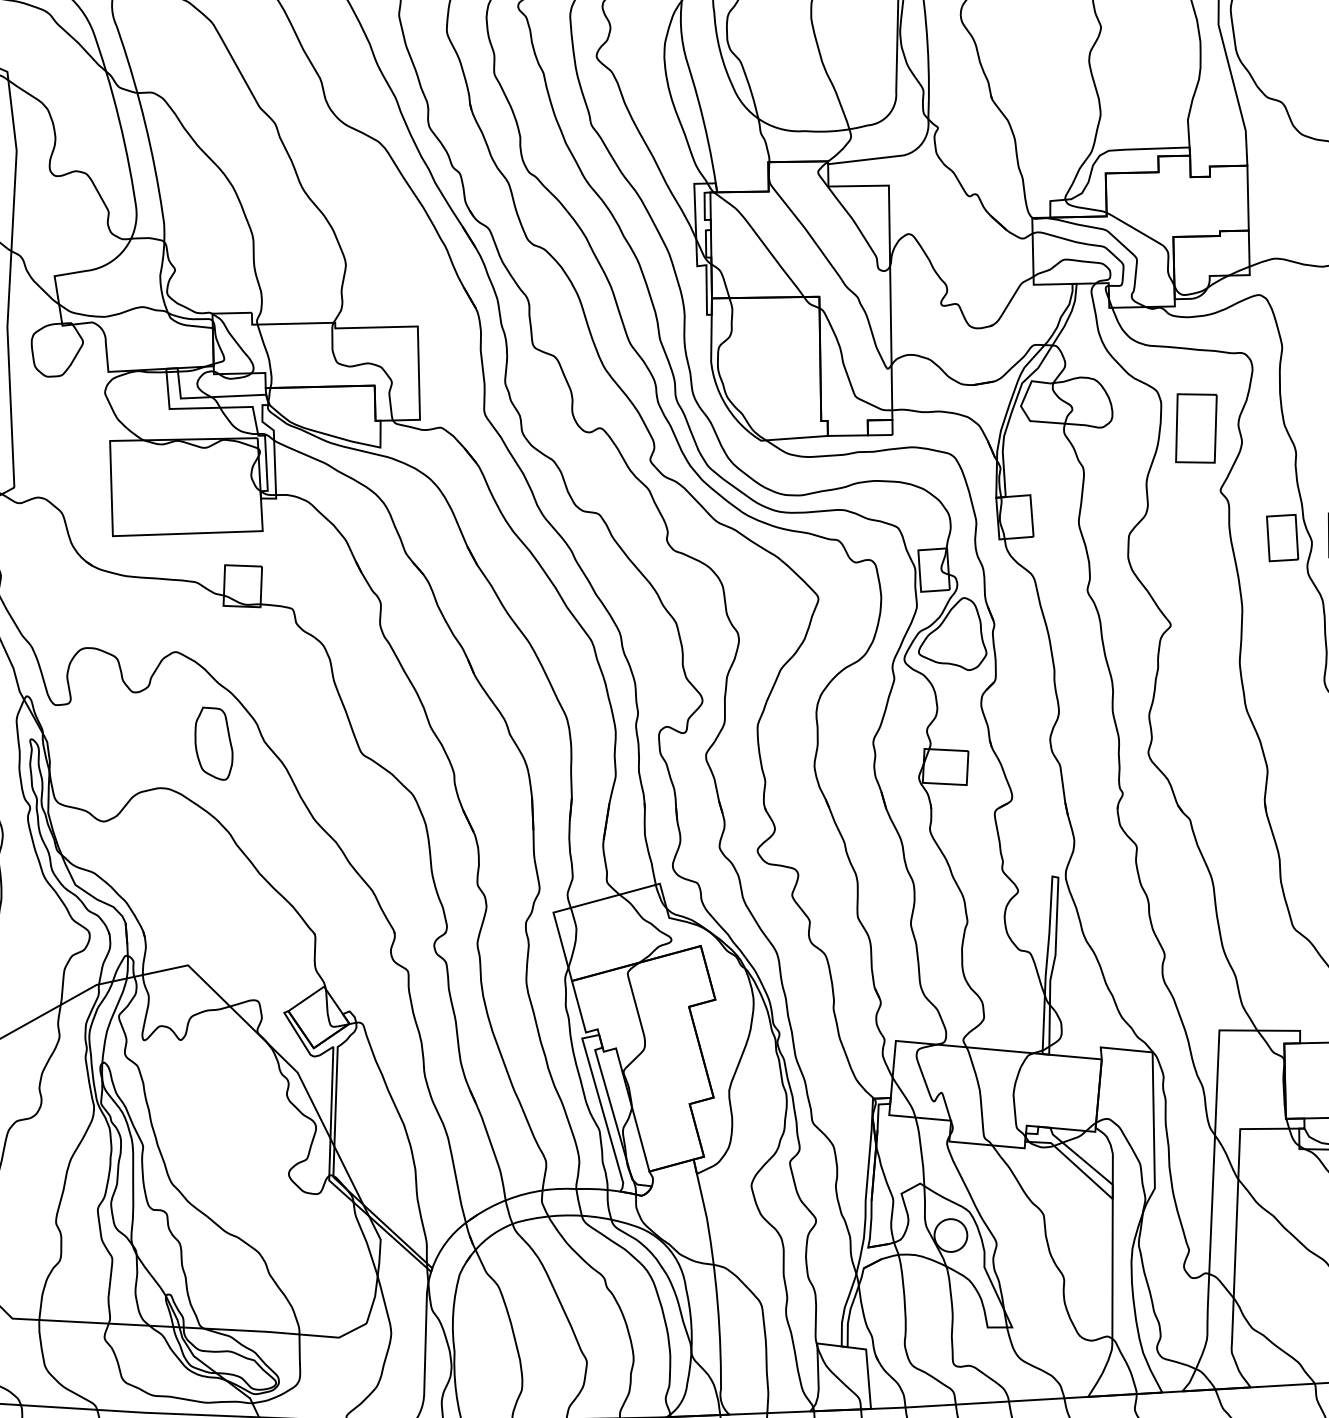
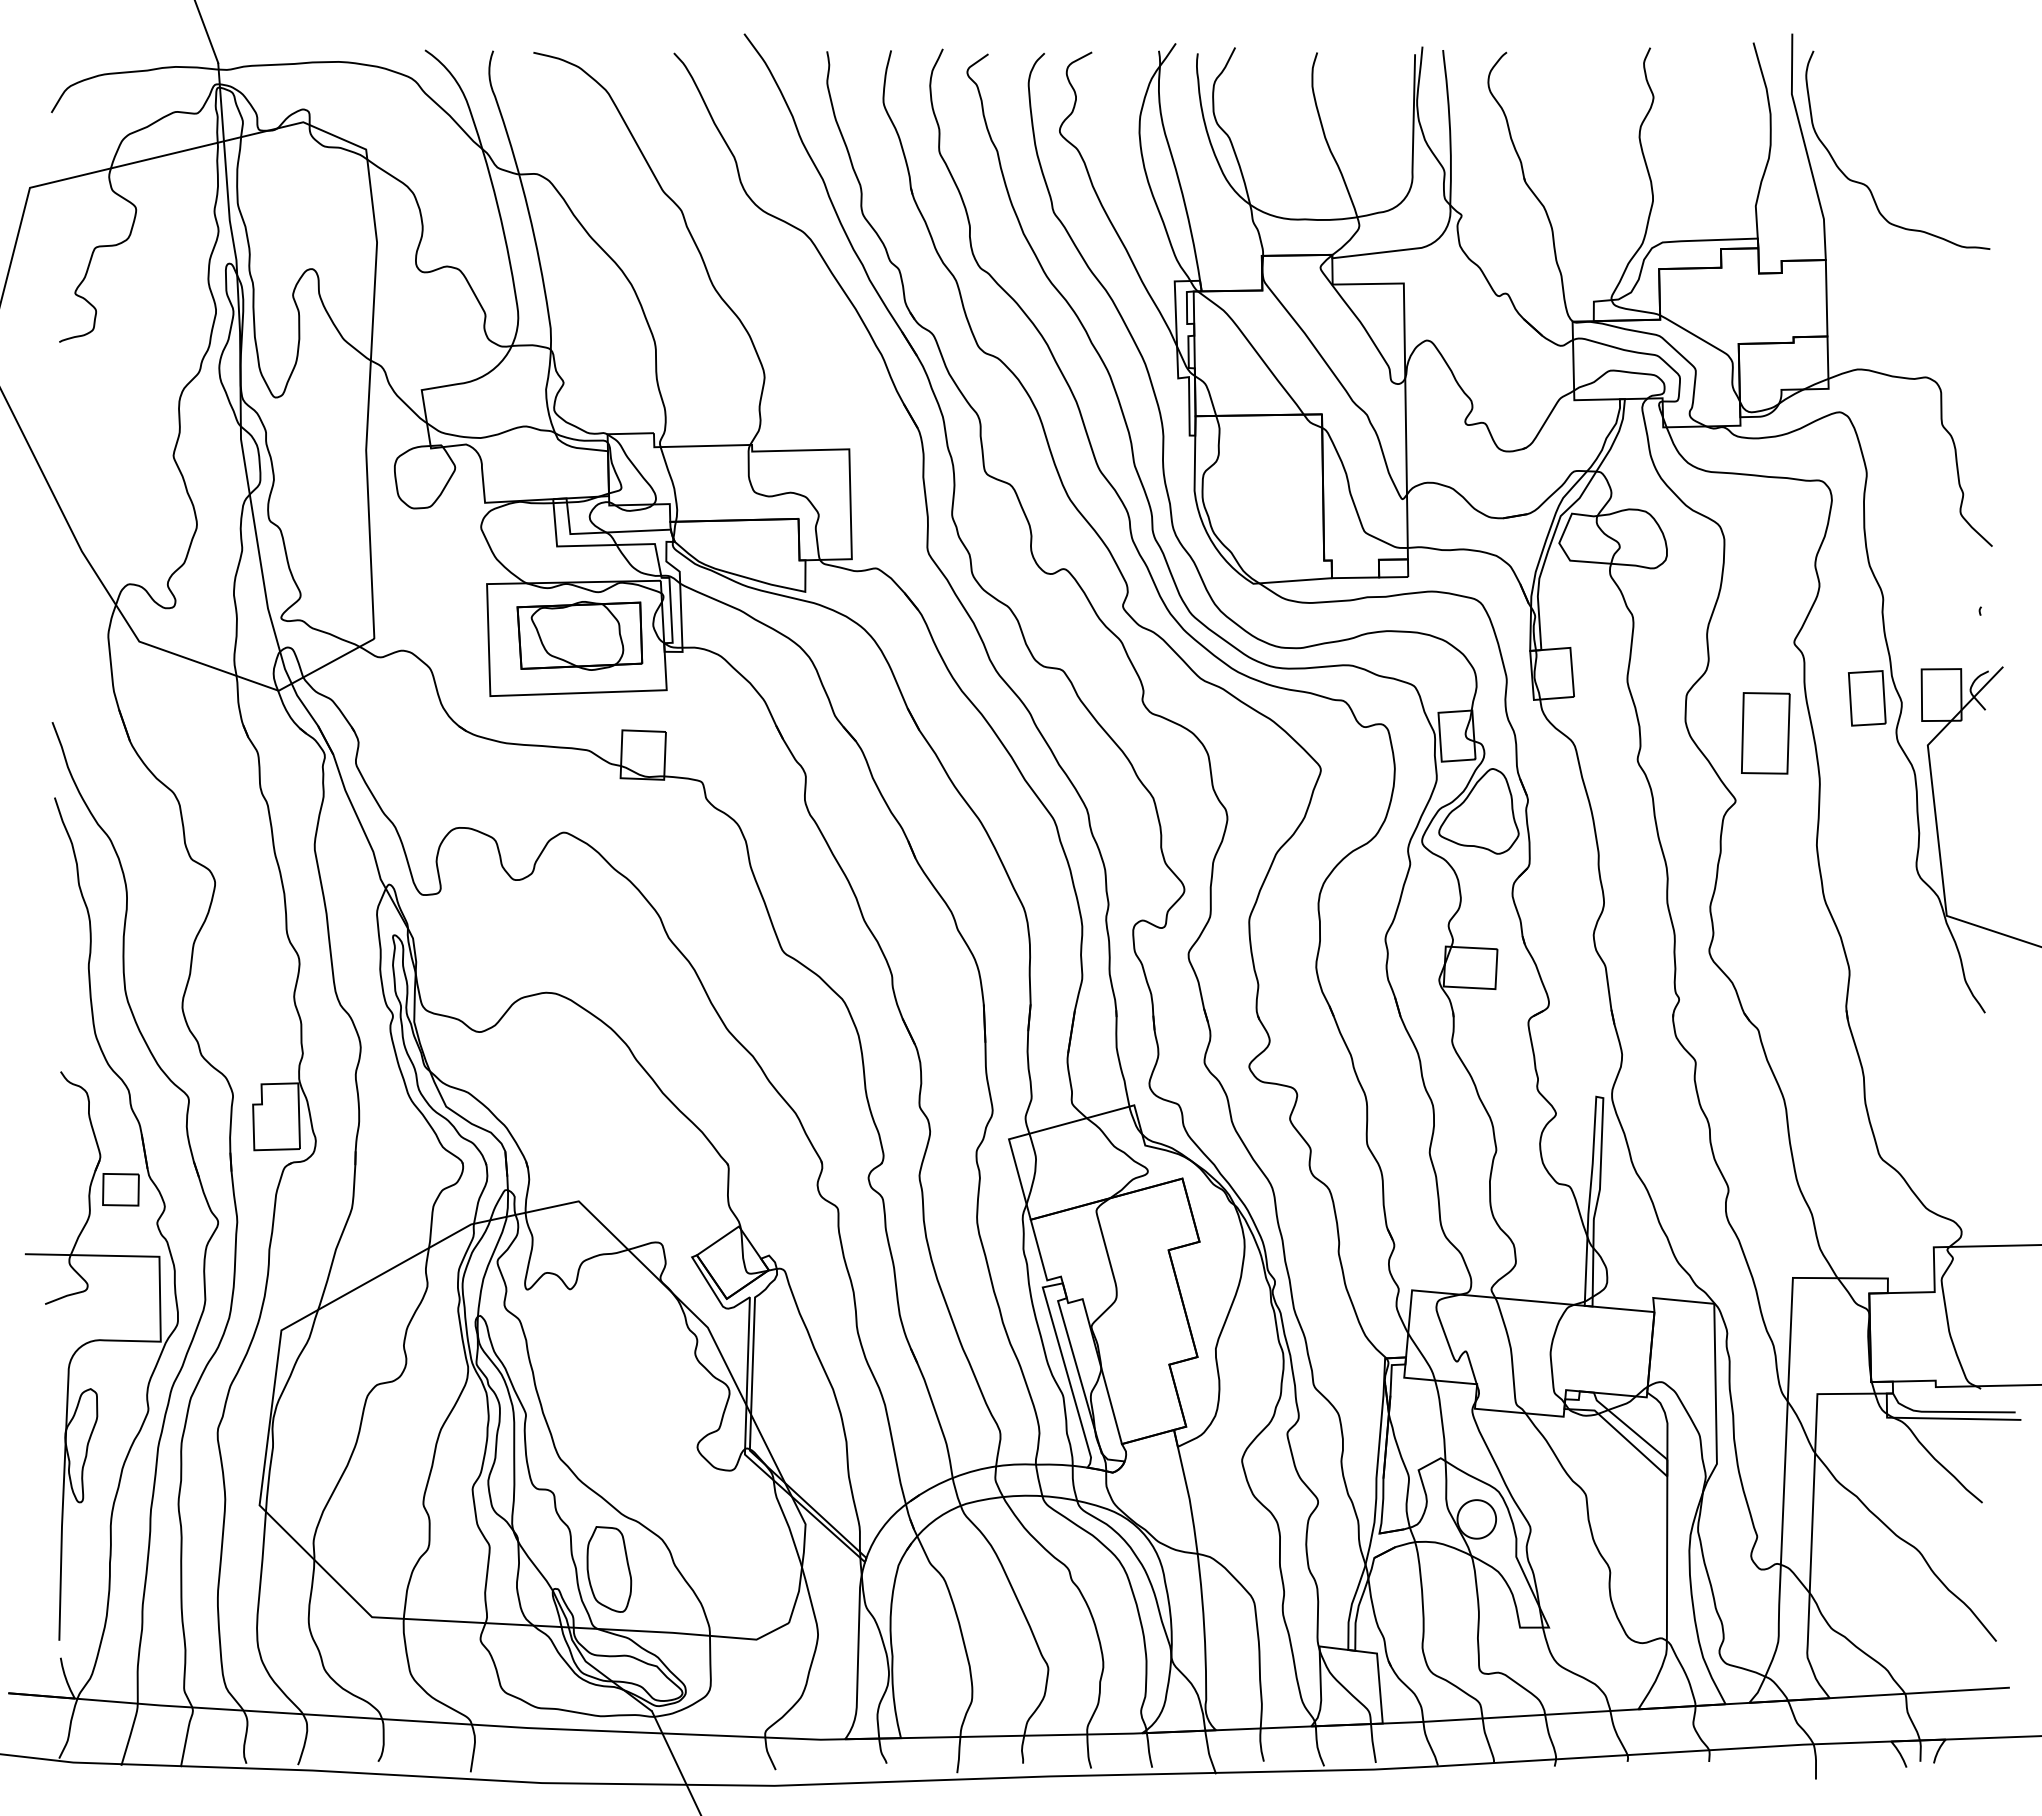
part: (1196, 428) -> (1765, 733), moved
part: (188, 484) -> (579, 635), added
part: (214, 743) -> (609, 1569), moved

